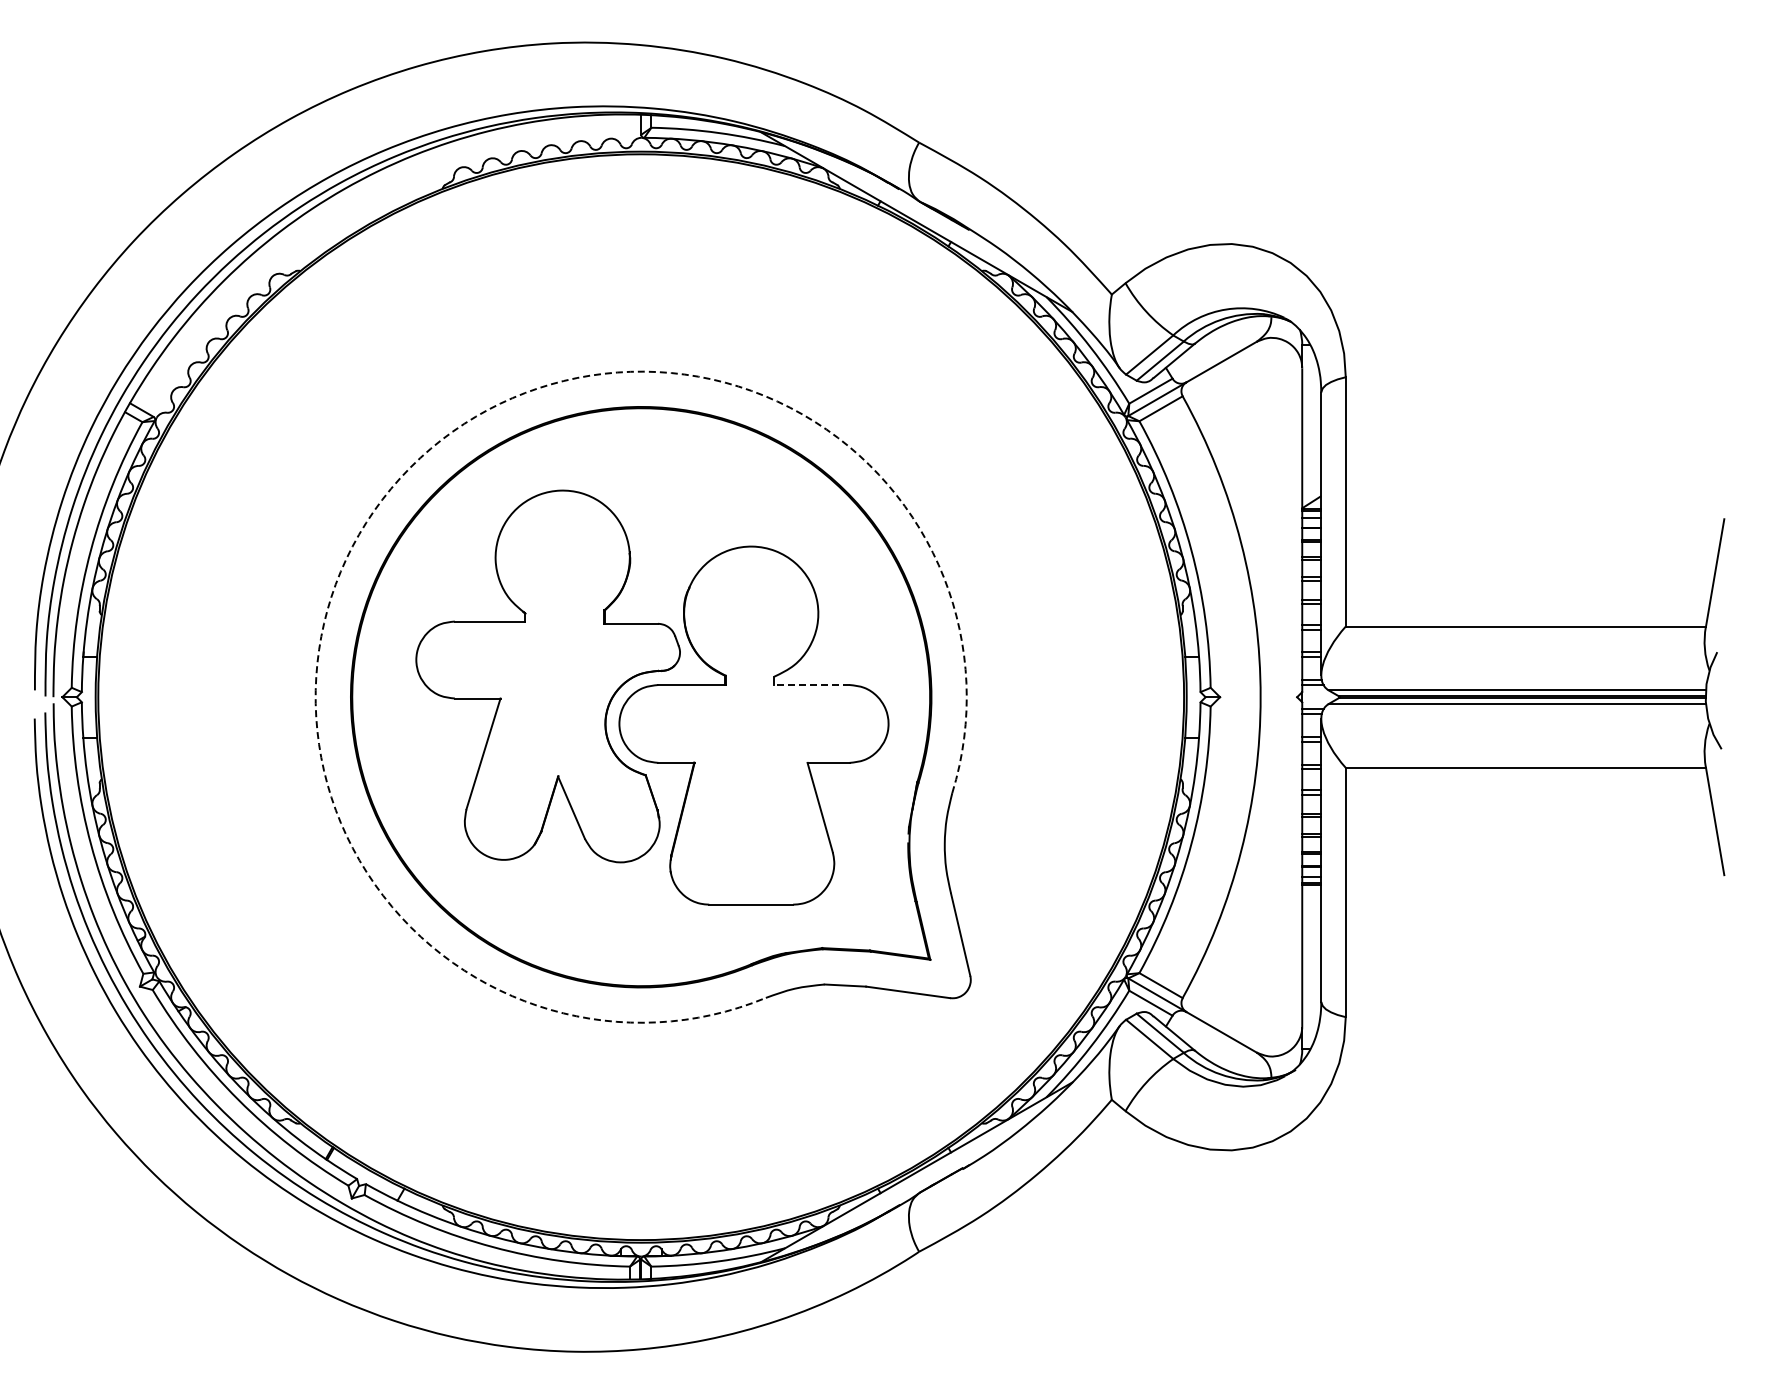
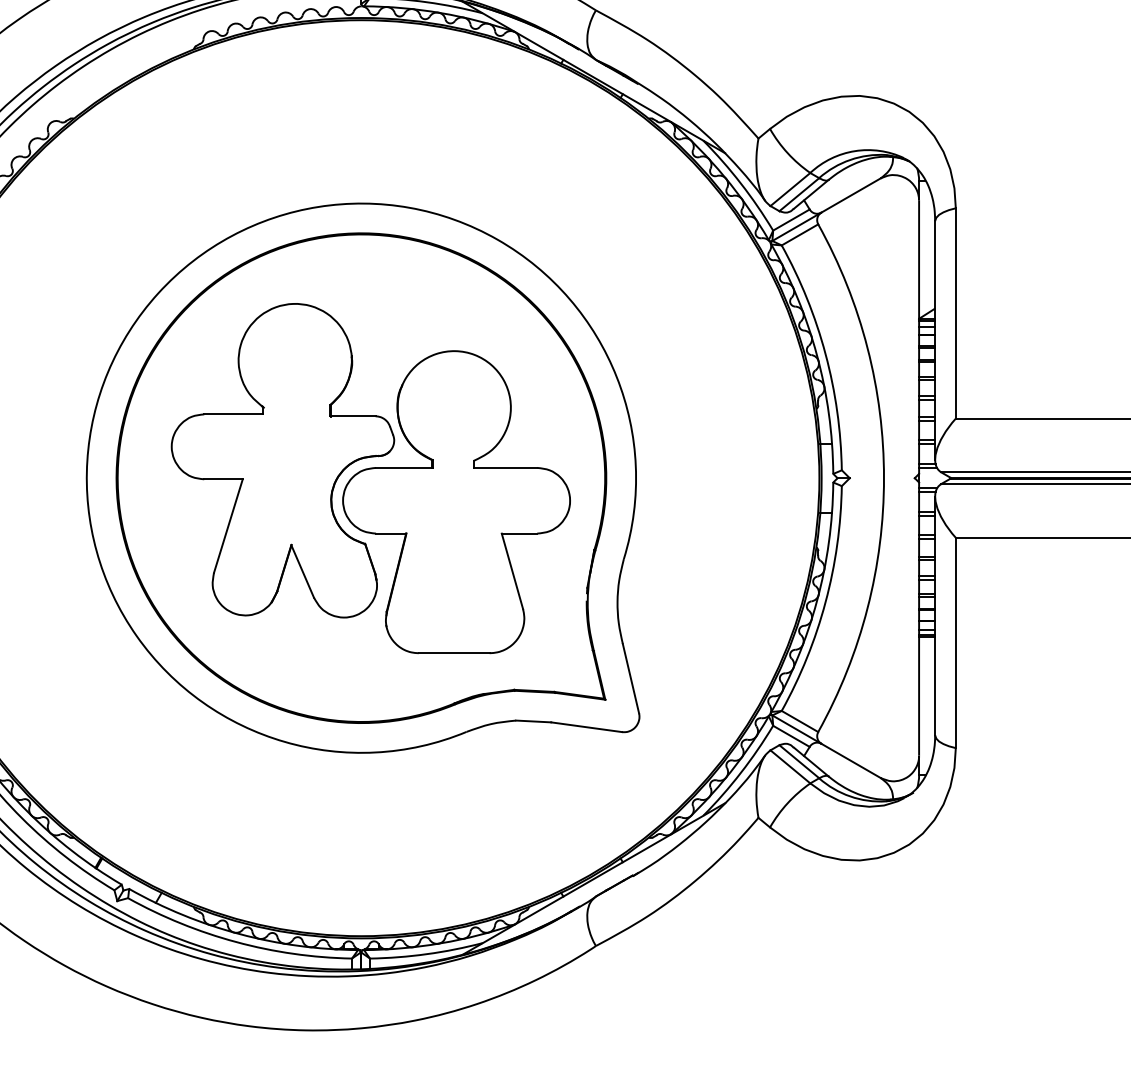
arc: (400, 478) -> (158, 293), dashed -> solid
line: (811, 685) -> (505, 468), dashed -> solid

